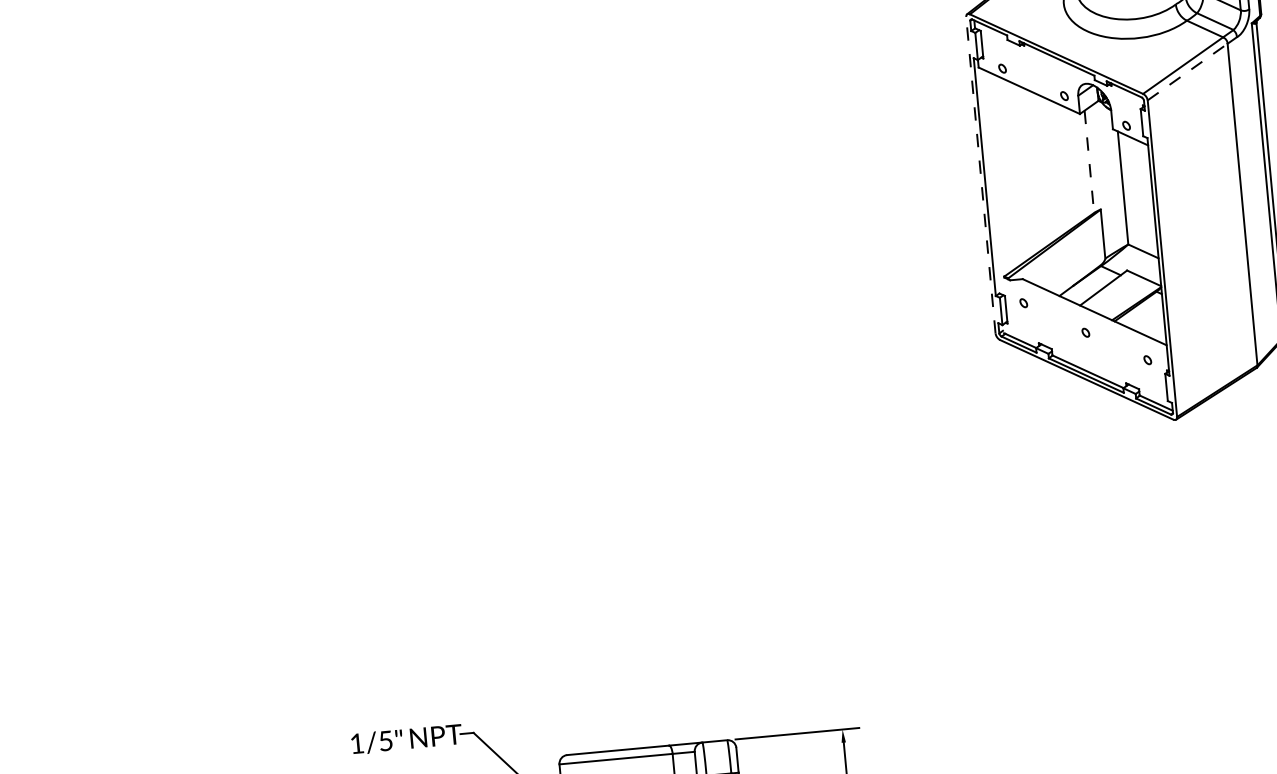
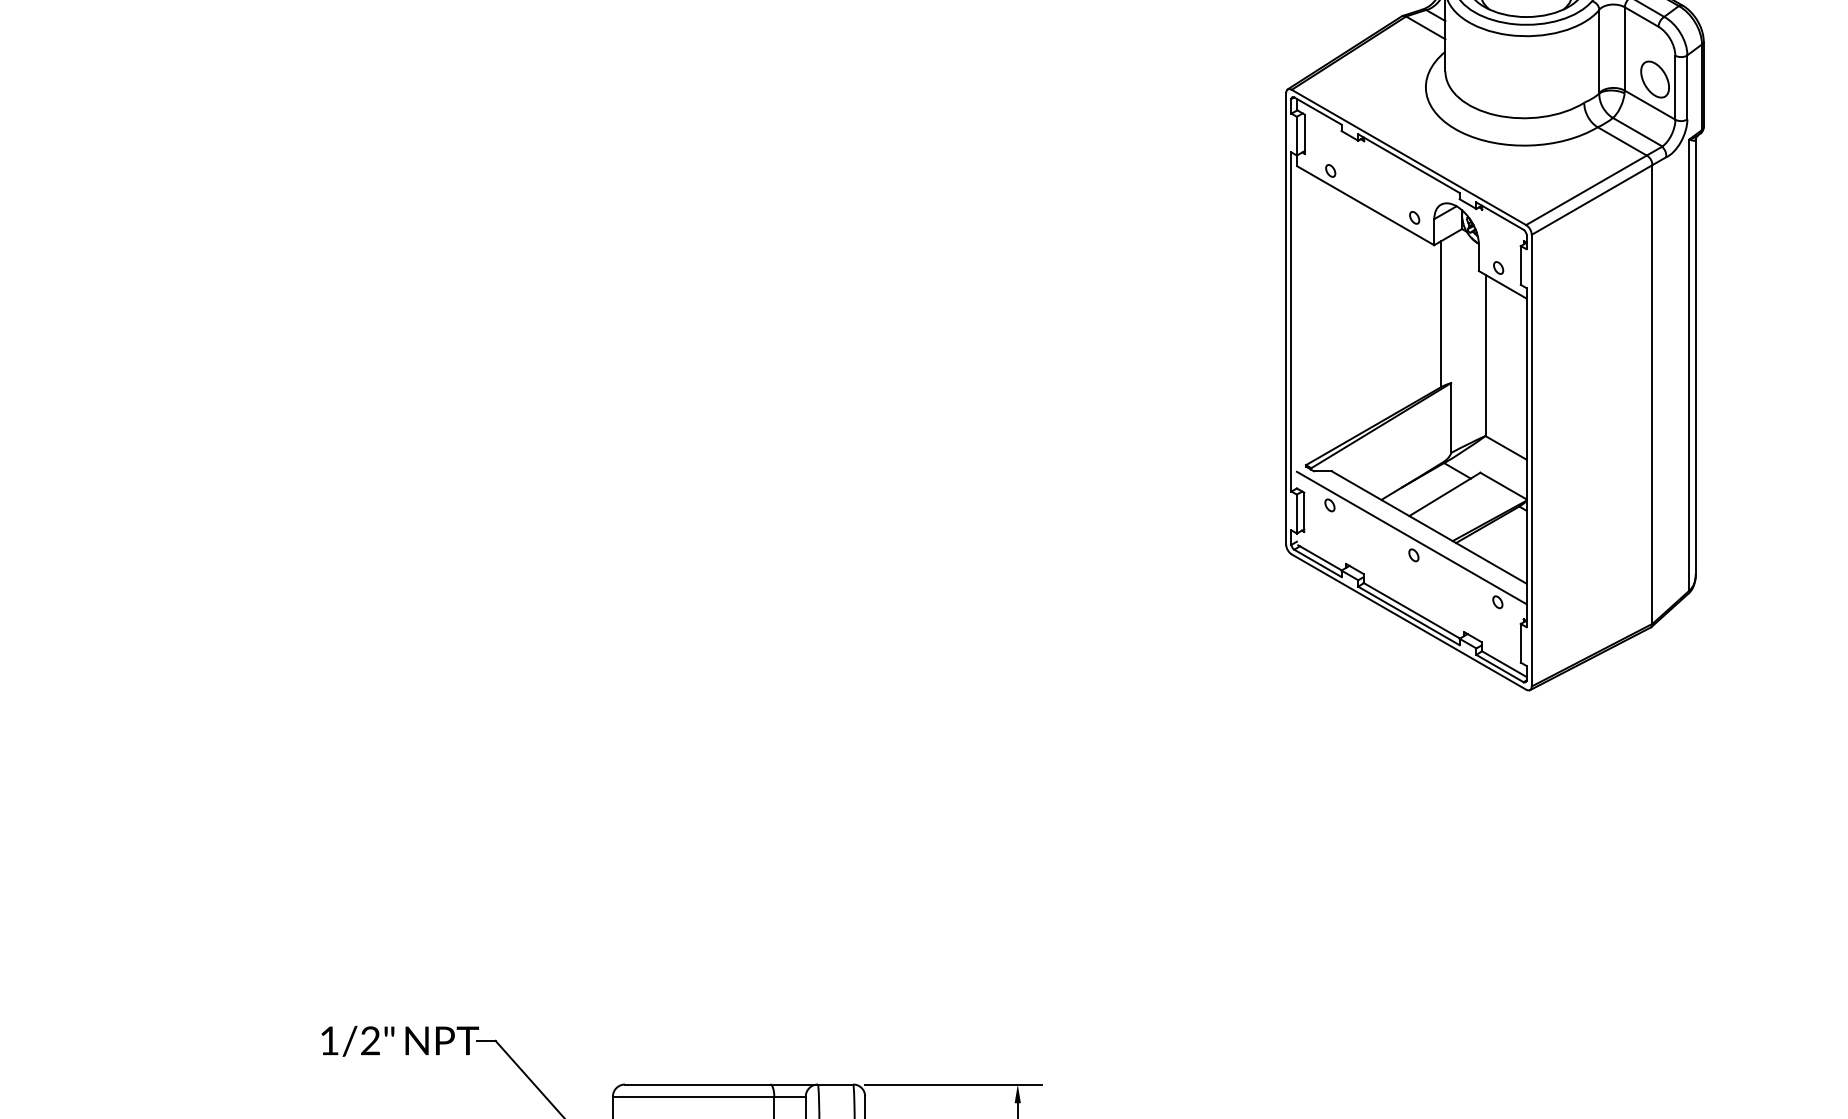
line: (1188, 72) -> (1592, 200), dashed -> solid
line: (1089, 162) -> (1441, 314), dashed -> solid
line: (981, 175) -> (1286, 318), dashed -> solid
line: (1083, 320) -> (1411, 537), added
text: (385, 740) -> (370, 1040), 1/5" -> 1/2"

